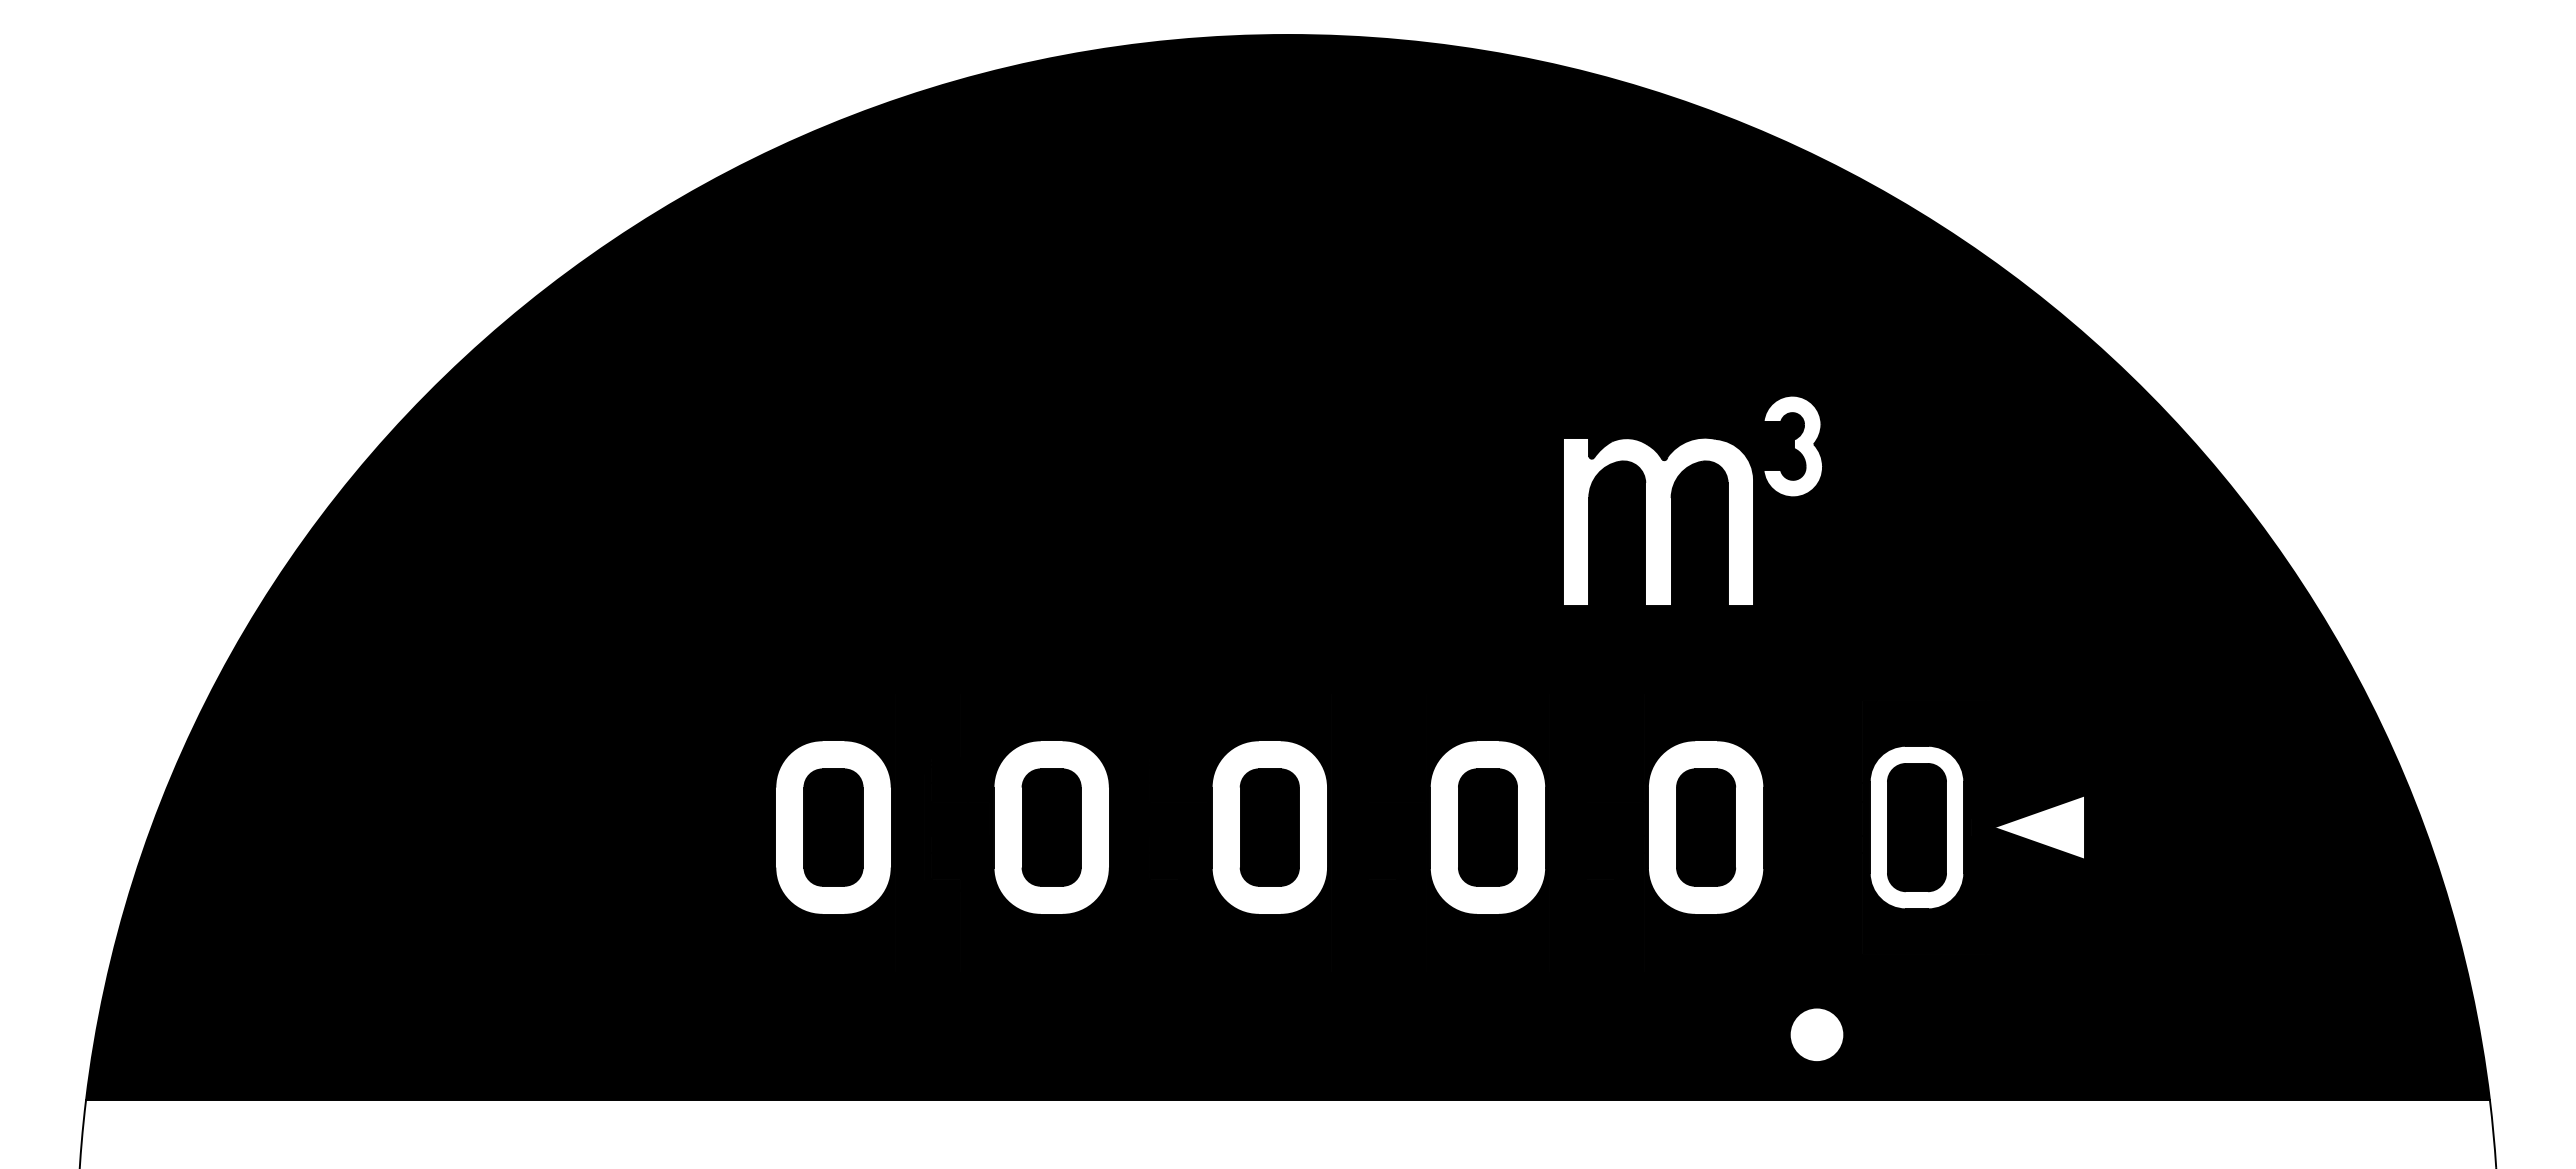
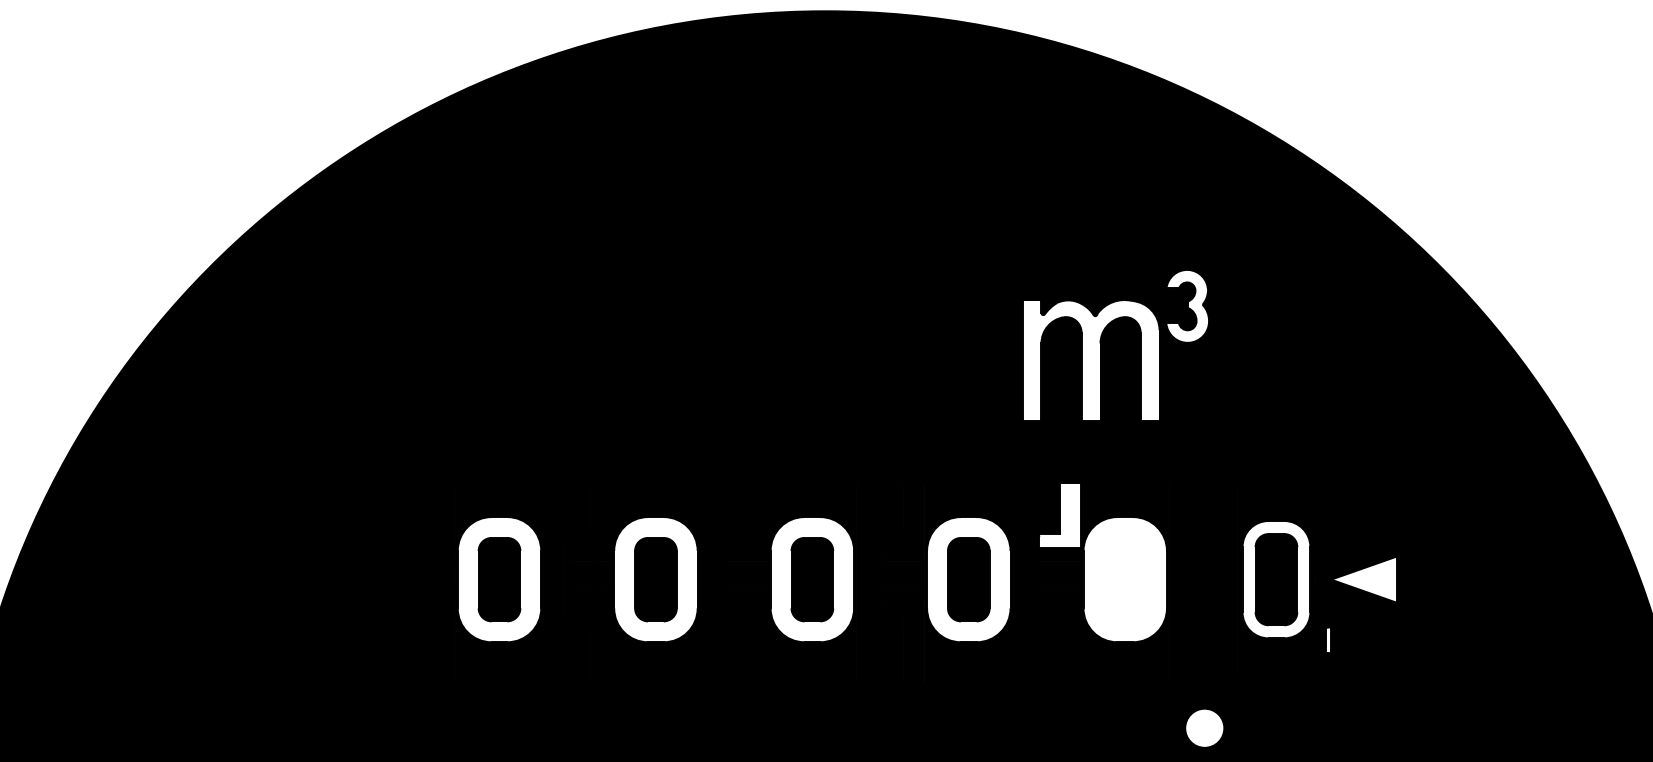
fill: (1615, 737) -> (1060, 515), removed
part: (1706, 827) -> (1125, 579), removed
fill: (1989, 911) -> (1328, 639), removed

